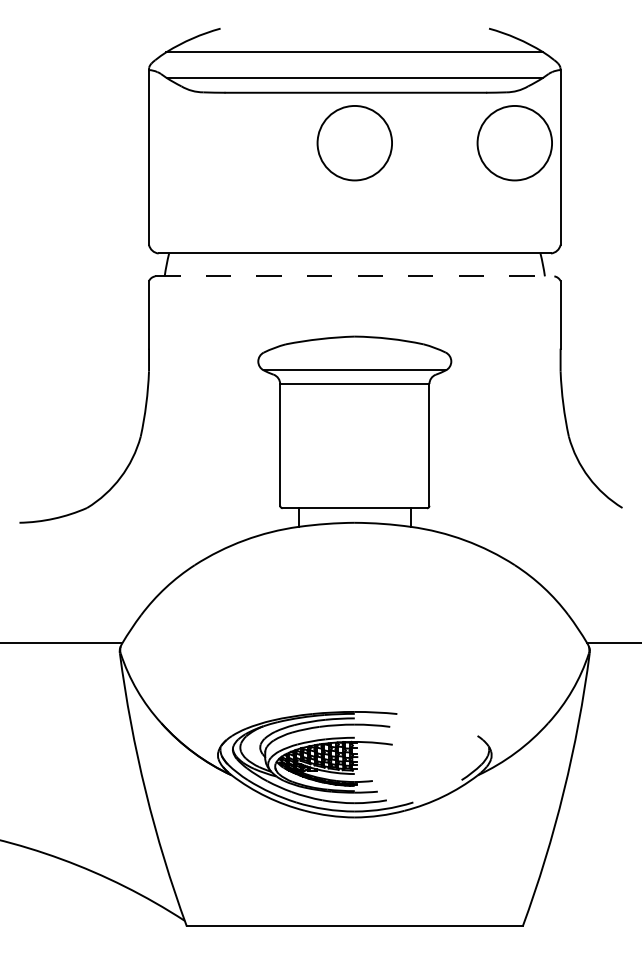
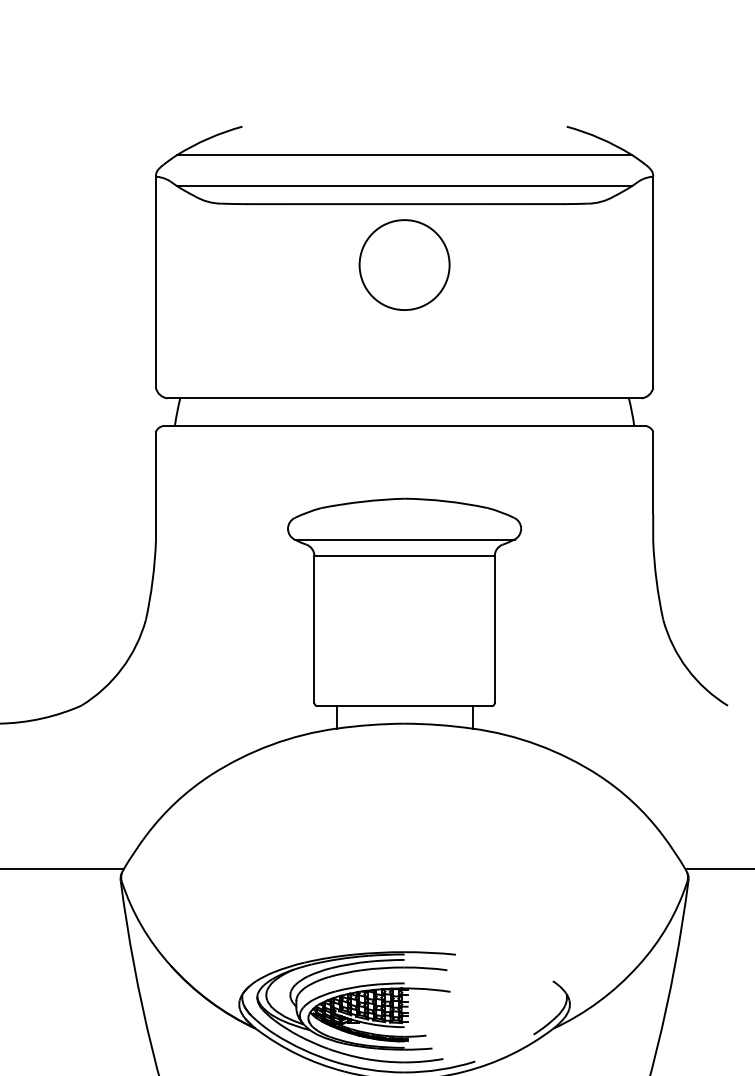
circle: (514, 143) -> (597, 265), removed
line: (354, 276) -> (404, 426), dashed -> solid

